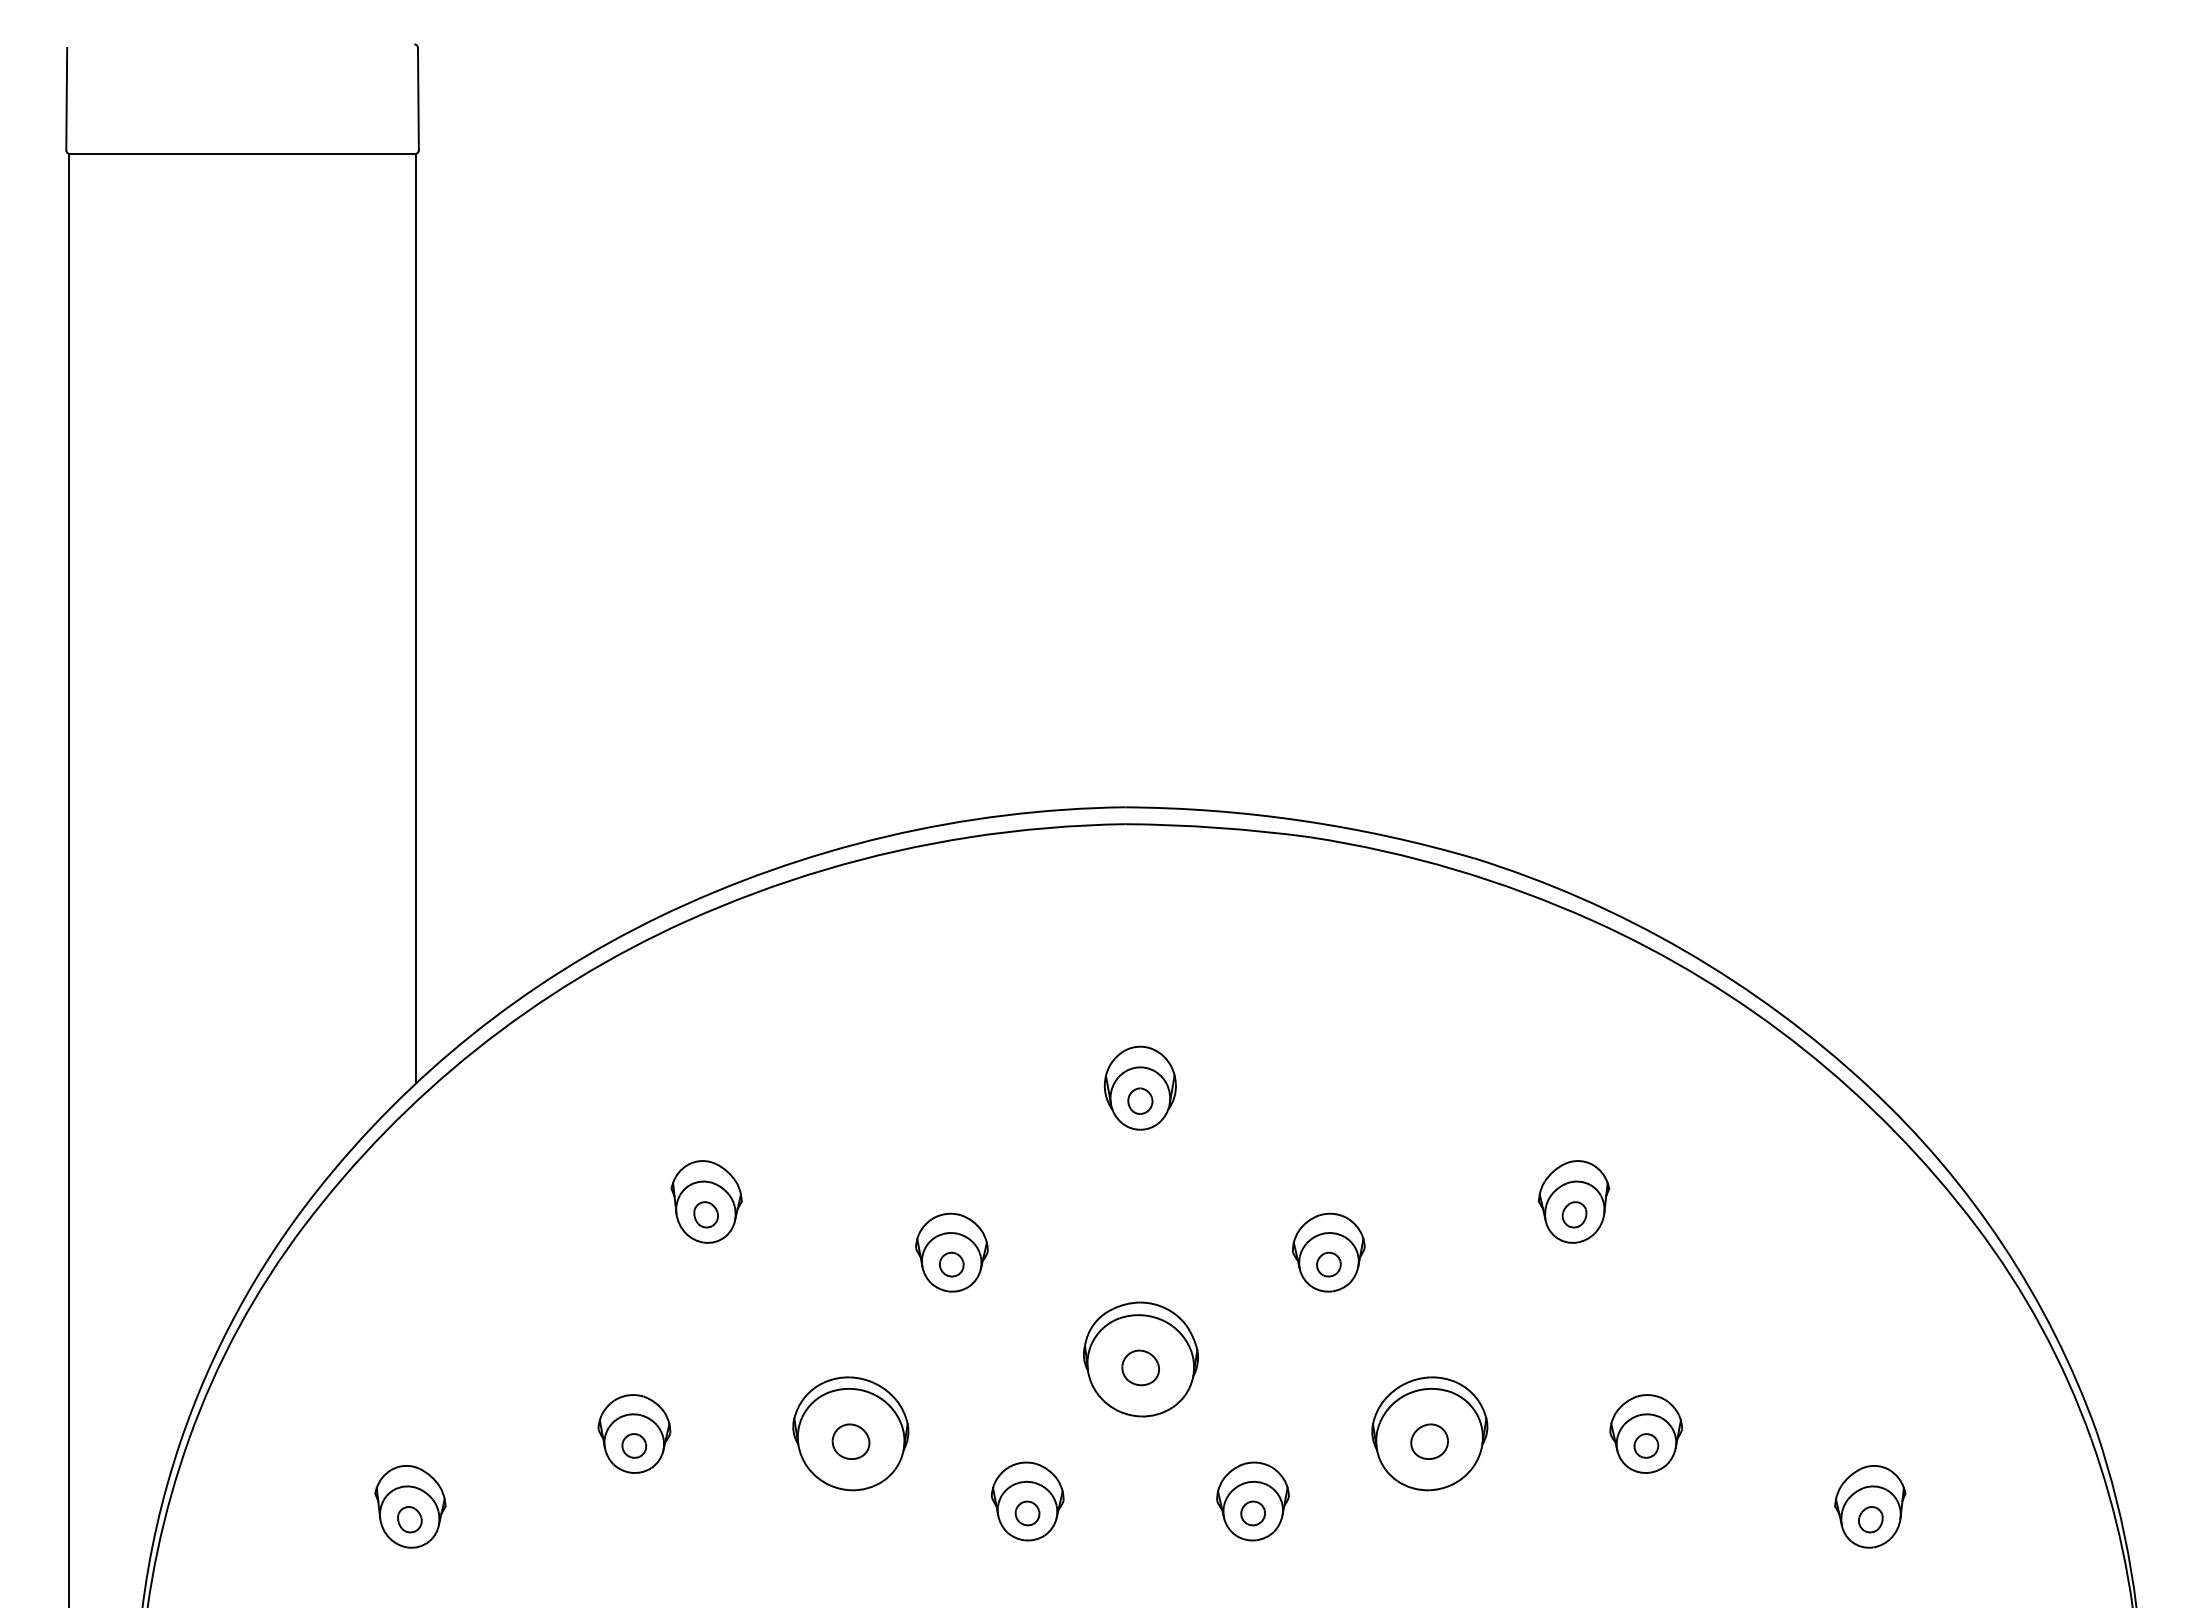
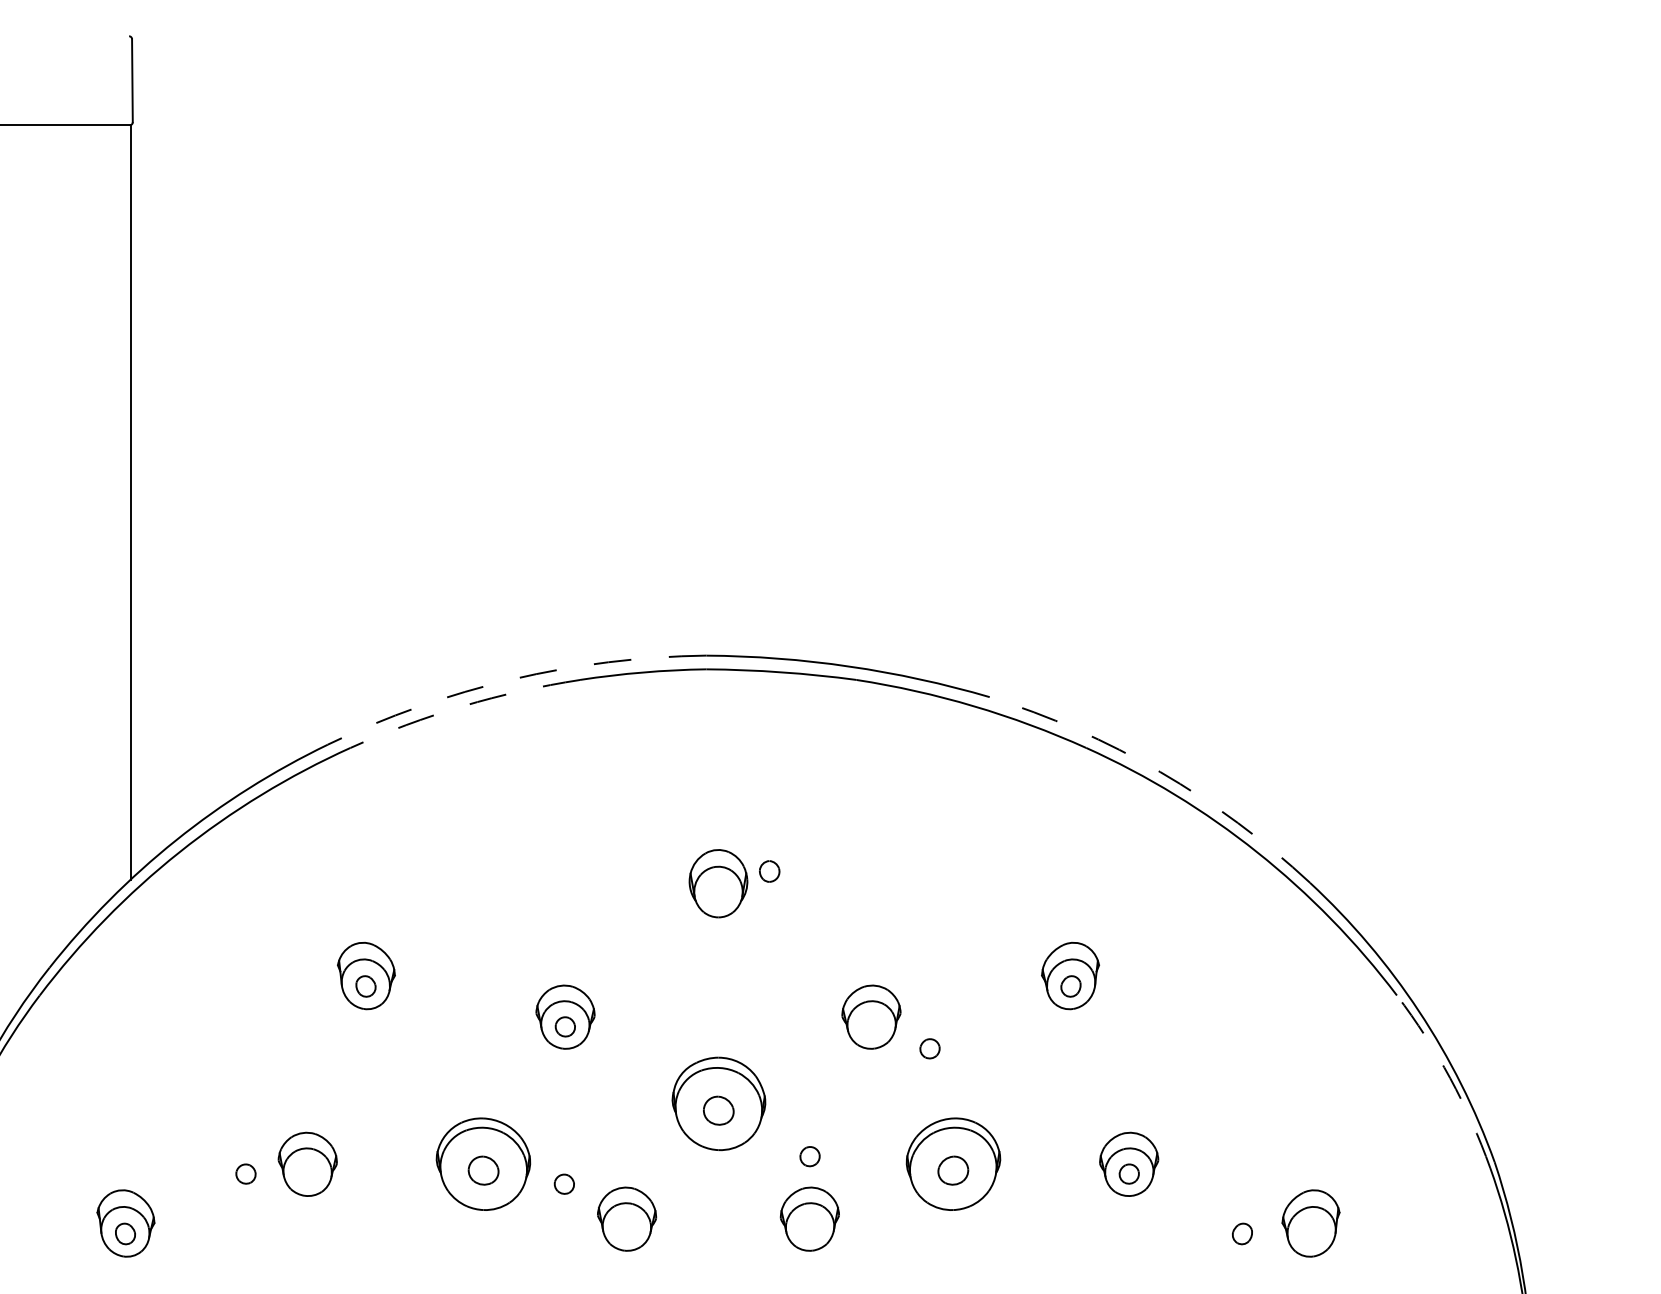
arc: (886, 836) -> (512, 679), solid -> dashed
arc: (825, 869) -> (462, 706), solid -> dashed
arc: (1684, 950) -> (1160, 771), solid -> dashed
part: (1140, 1100) -> (769, 870), moved
part: (1328, 1264) -> (929, 1048), moved
arc: (2041, 1327) -> (1450, 1077), solid -> dashed
part: (634, 1445) -> (246, 1173), moved
part: (1027, 1513) -> (564, 1184), moved
part: (1252, 1513) -> (809, 1156), moved
part: (1870, 1519) -> (1242, 1233), moved

